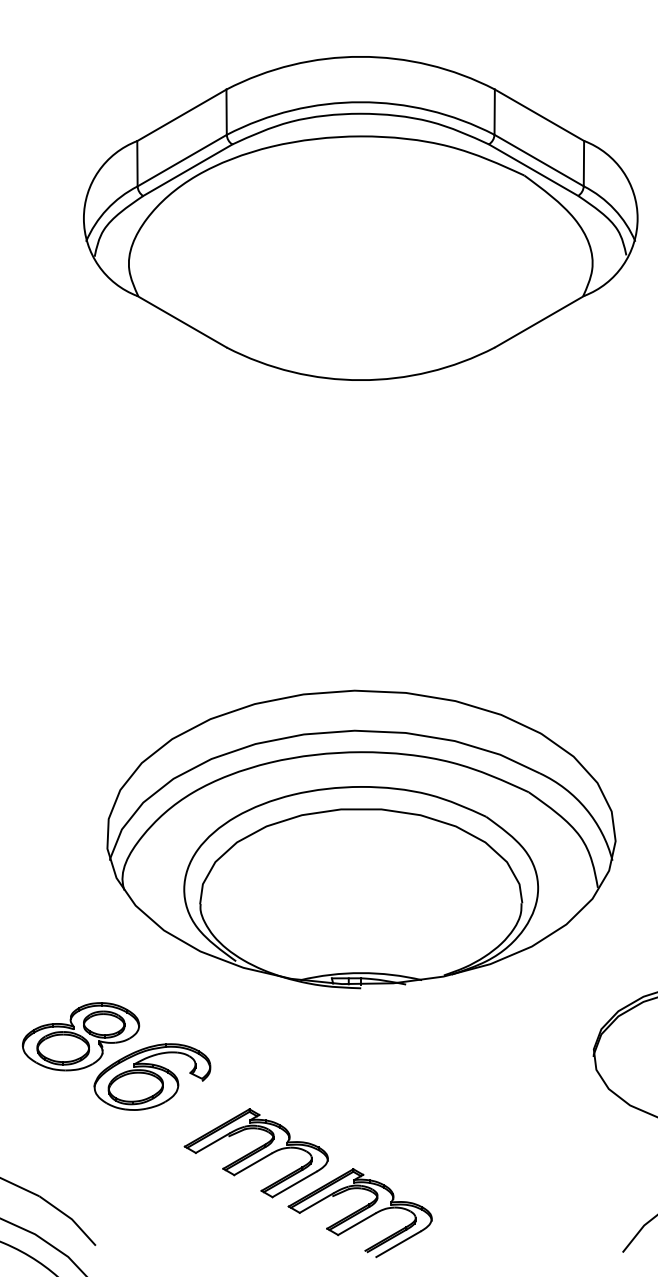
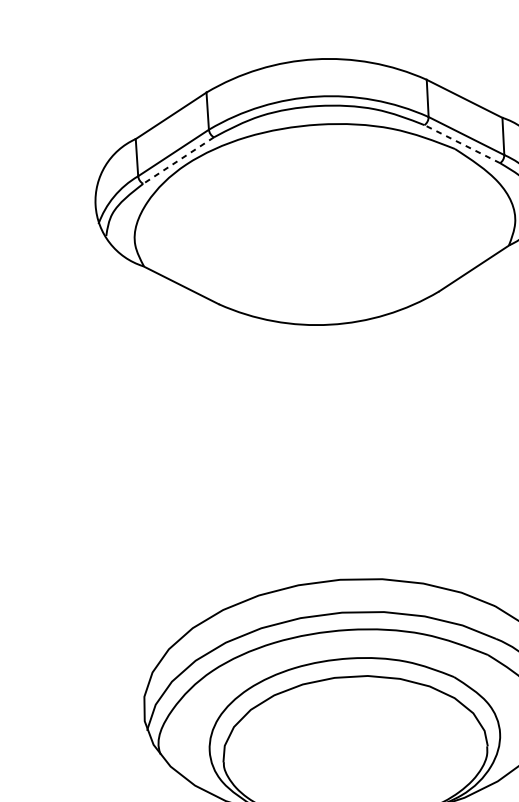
line: (187, 170) -> (178, 160), solid -> dashed
line: (533, 170) -> (462, 144), solid -> dashed

